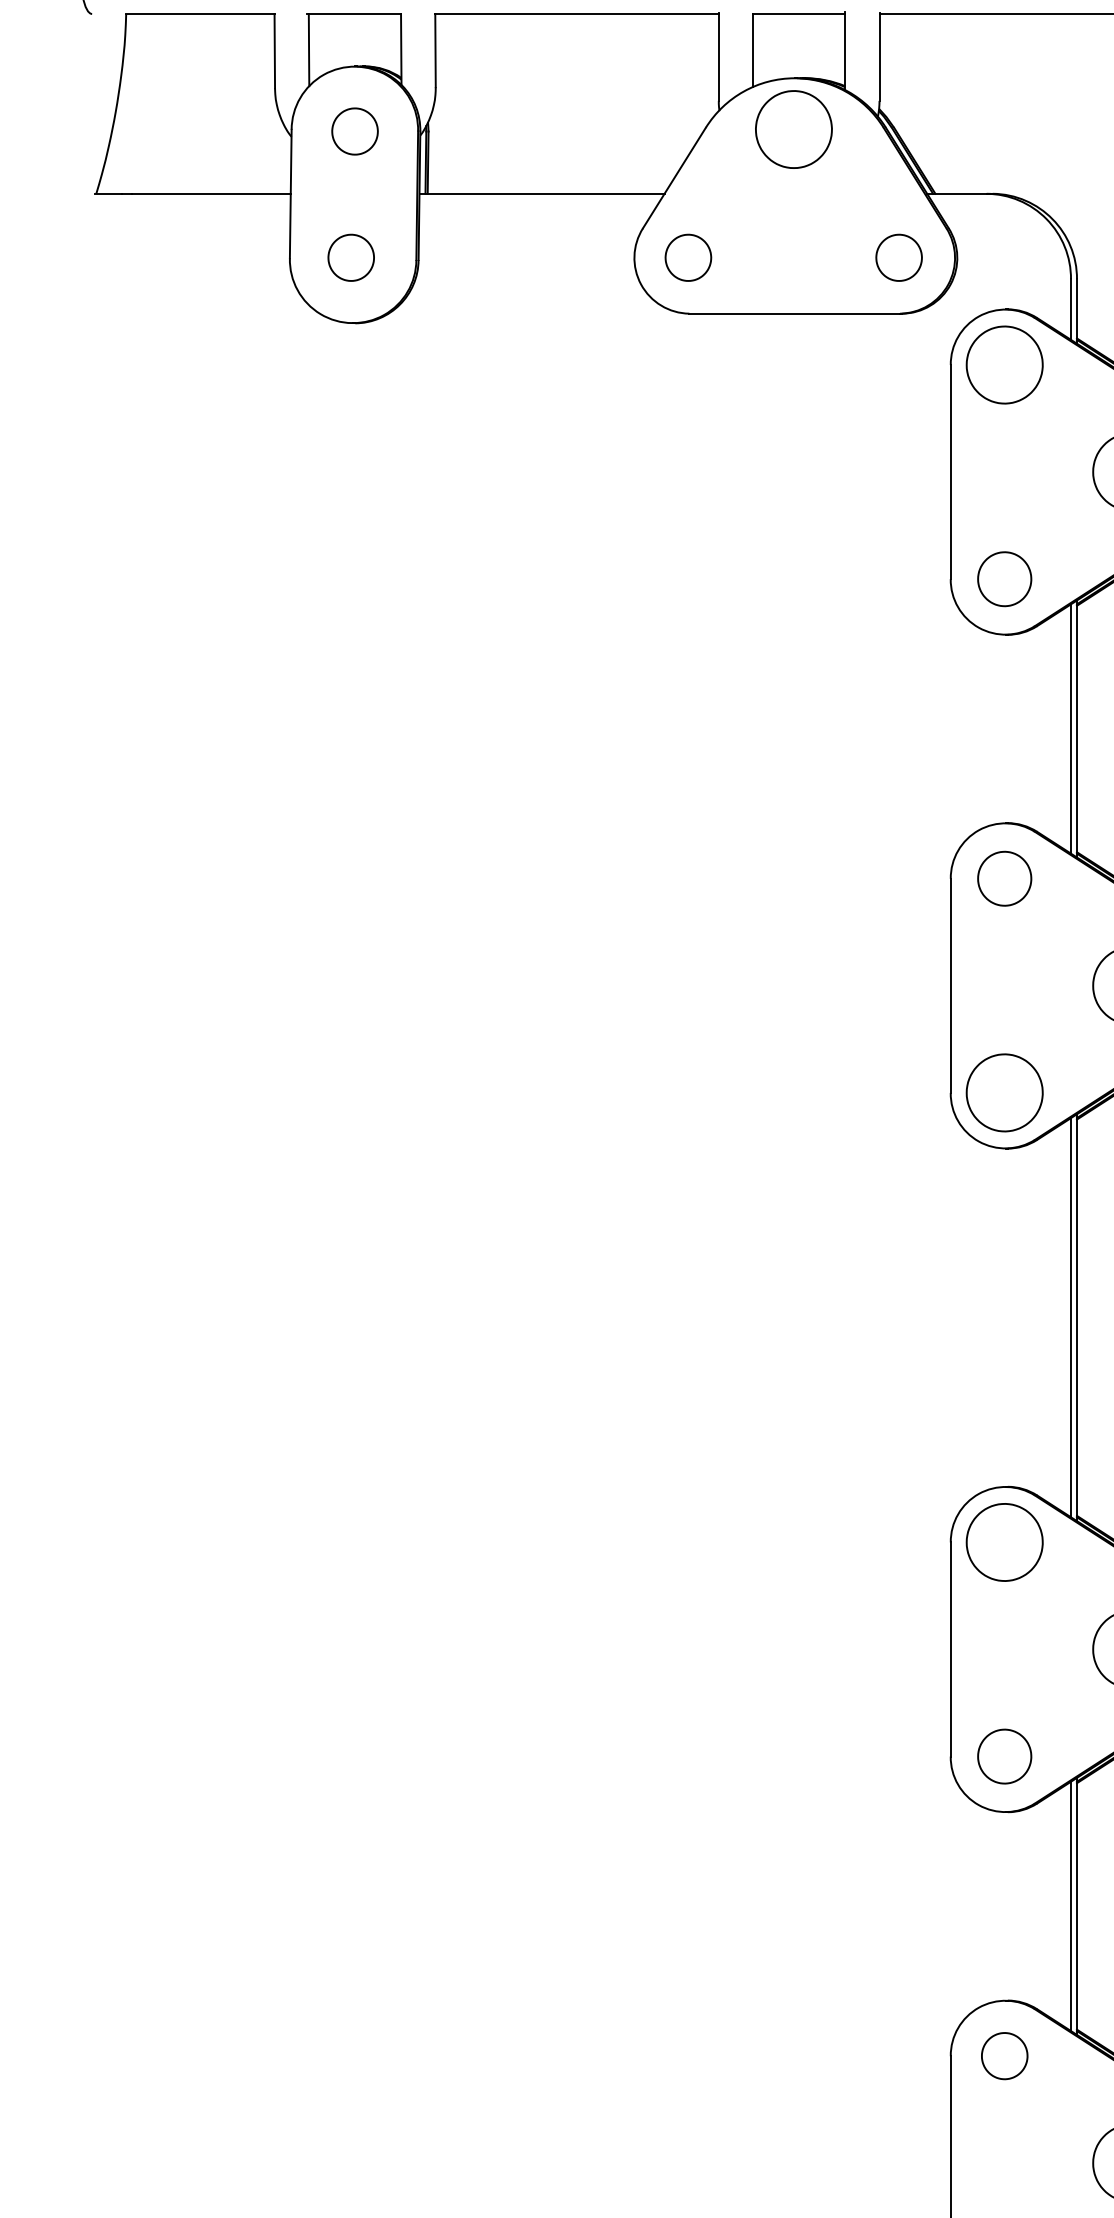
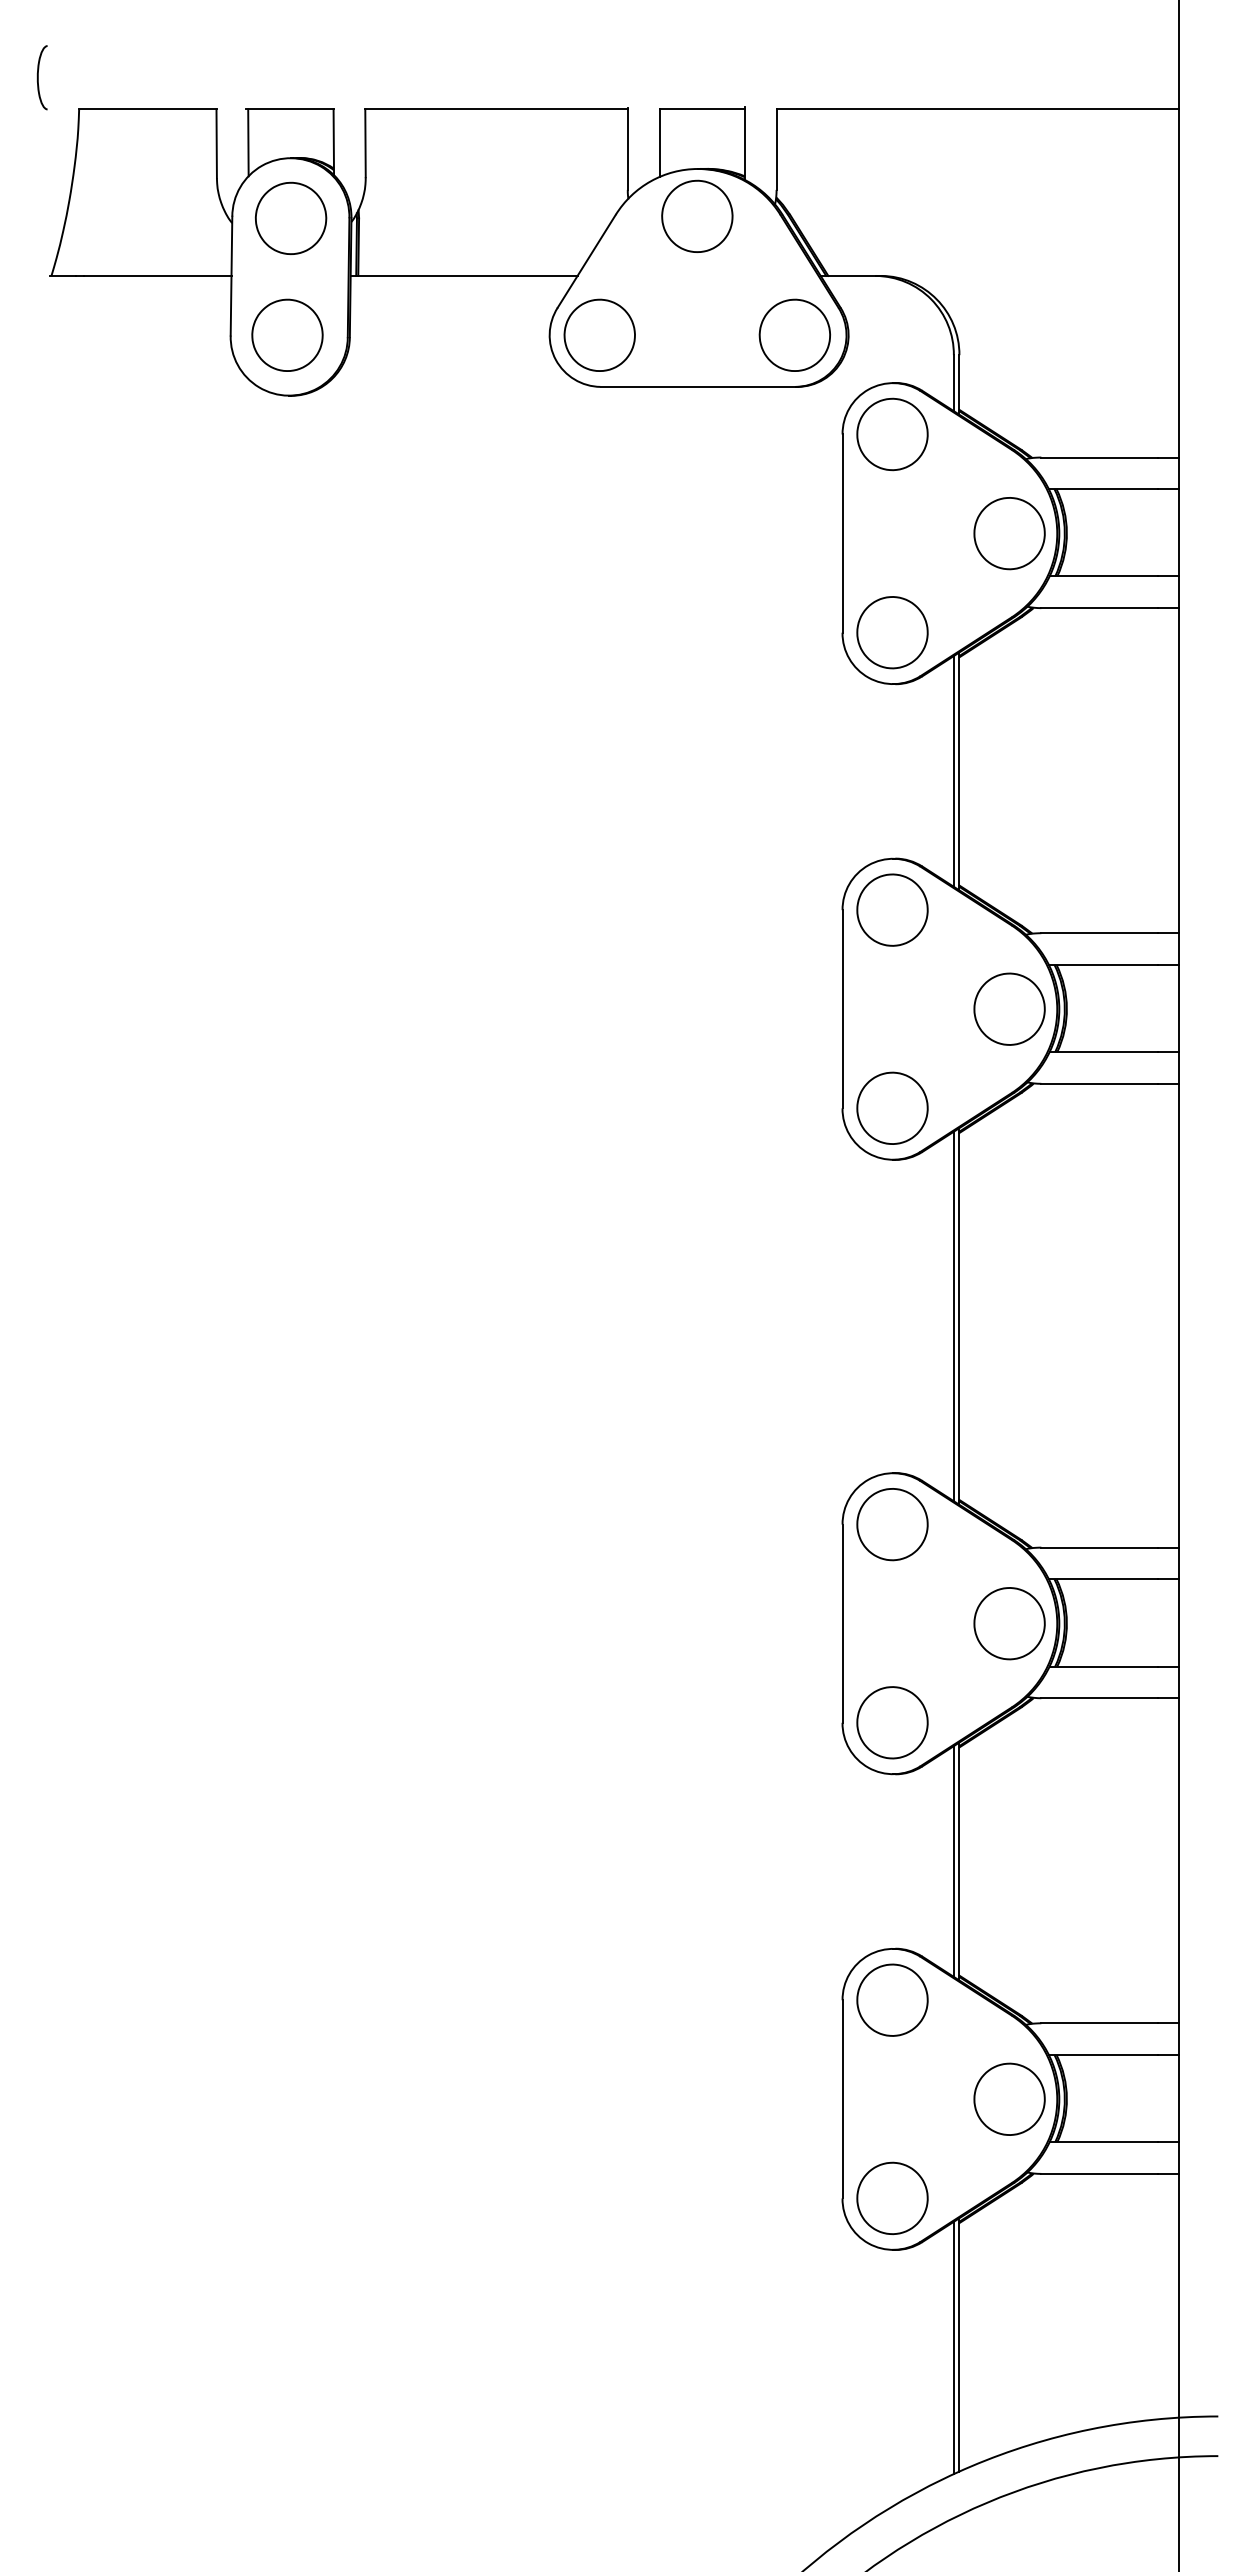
part: (354, 130) -> (290, 217), size x1.67
part: (351, 257) -> (287, 334), size x1.67
part: (688, 257) -> (599, 334), size x1.67
part: (898, 257) -> (794, 334), size x1.67
part: (1004, 578) -> (892, 632), size x1.43
part: (1004, 878) -> (892, 909), size x1.43
part: (1004, 1756) -> (892, 1722), size x1.43
part: (1004, 2055) -> (892, 1999), size x1.67

